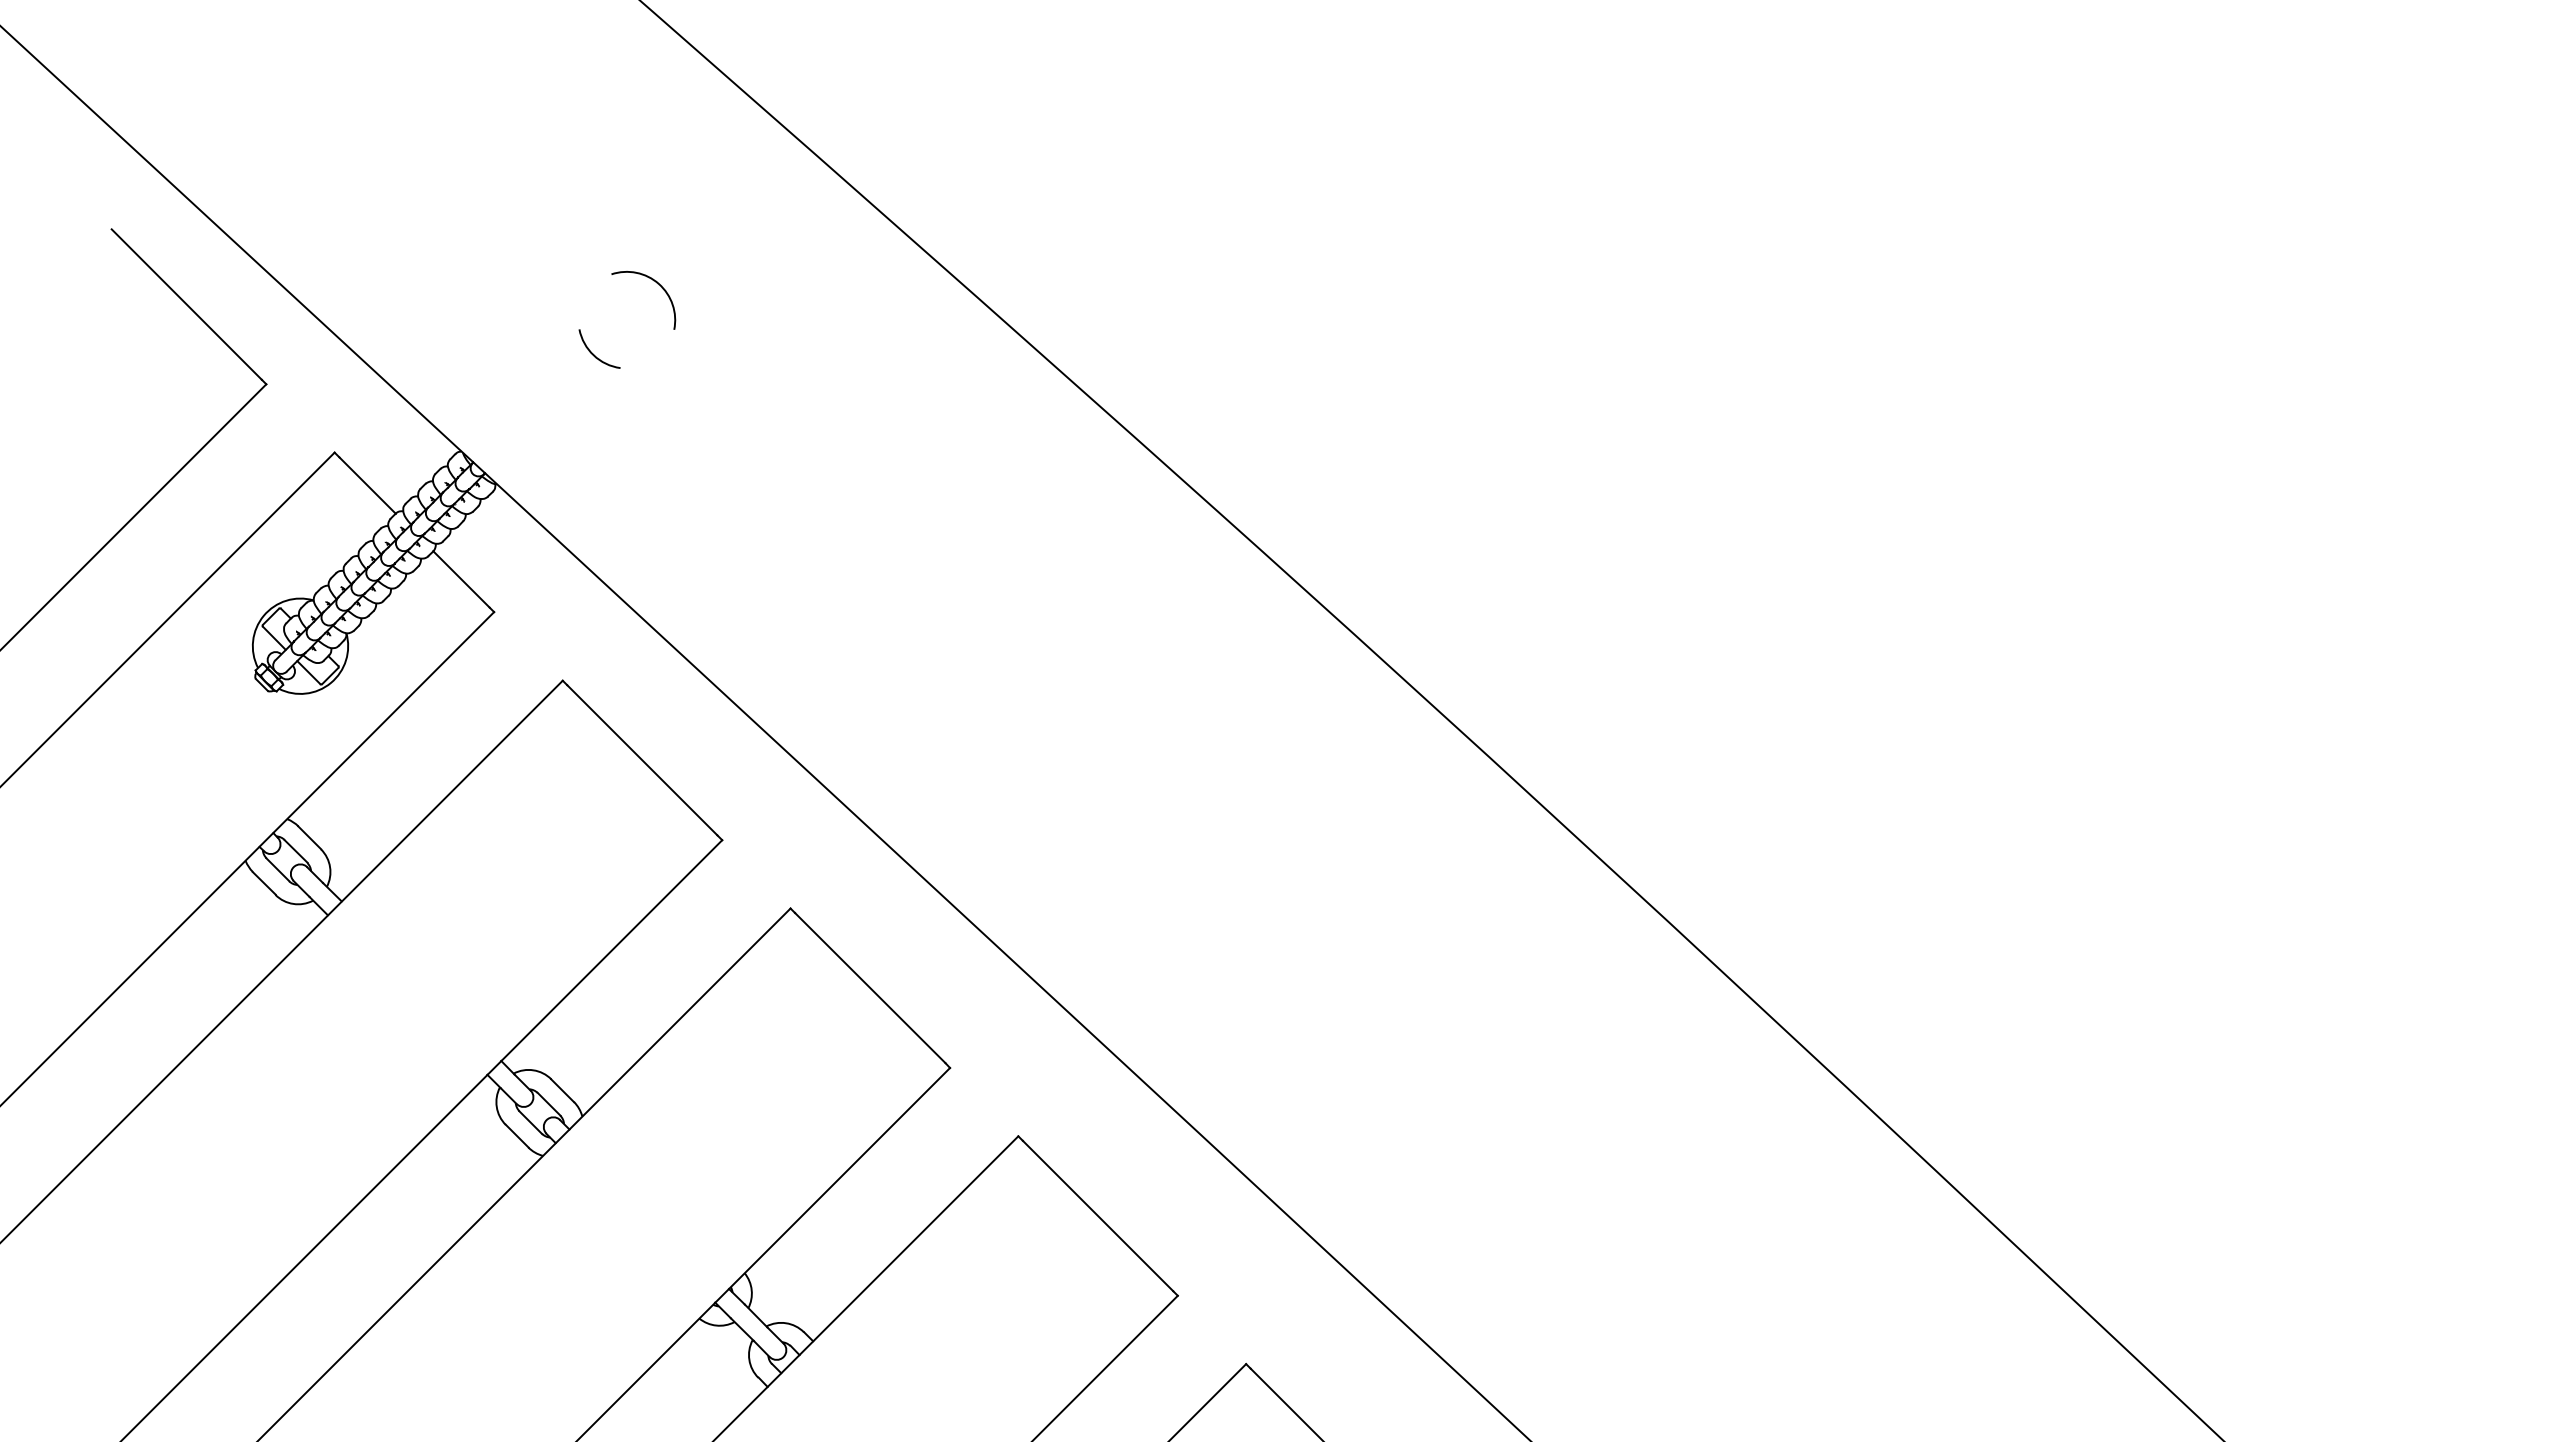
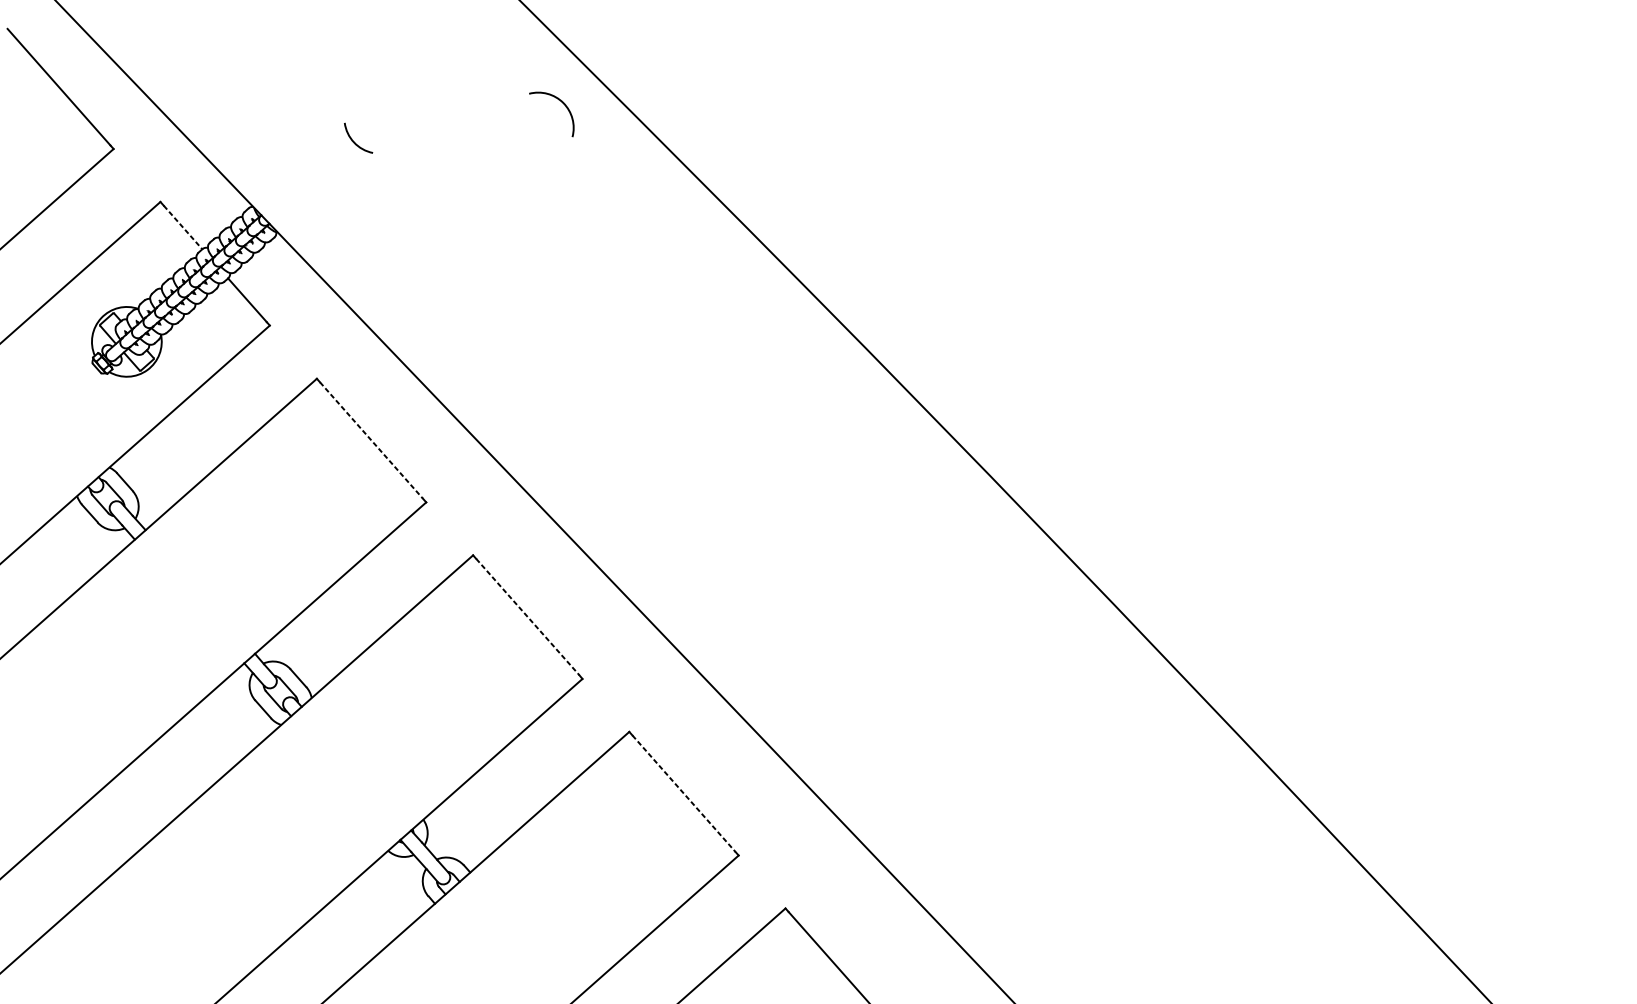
arc: (657, 284) -> (562, 103), moved
line: (367, 485) -> (182, 227), solid -> dashed
line: (642, 760) -> (371, 440), solid -> dashed
line: (870, 988) -> (527, 617), solid -> dashed
line: (1098, 1216) -> (684, 794), solid -> dashed

